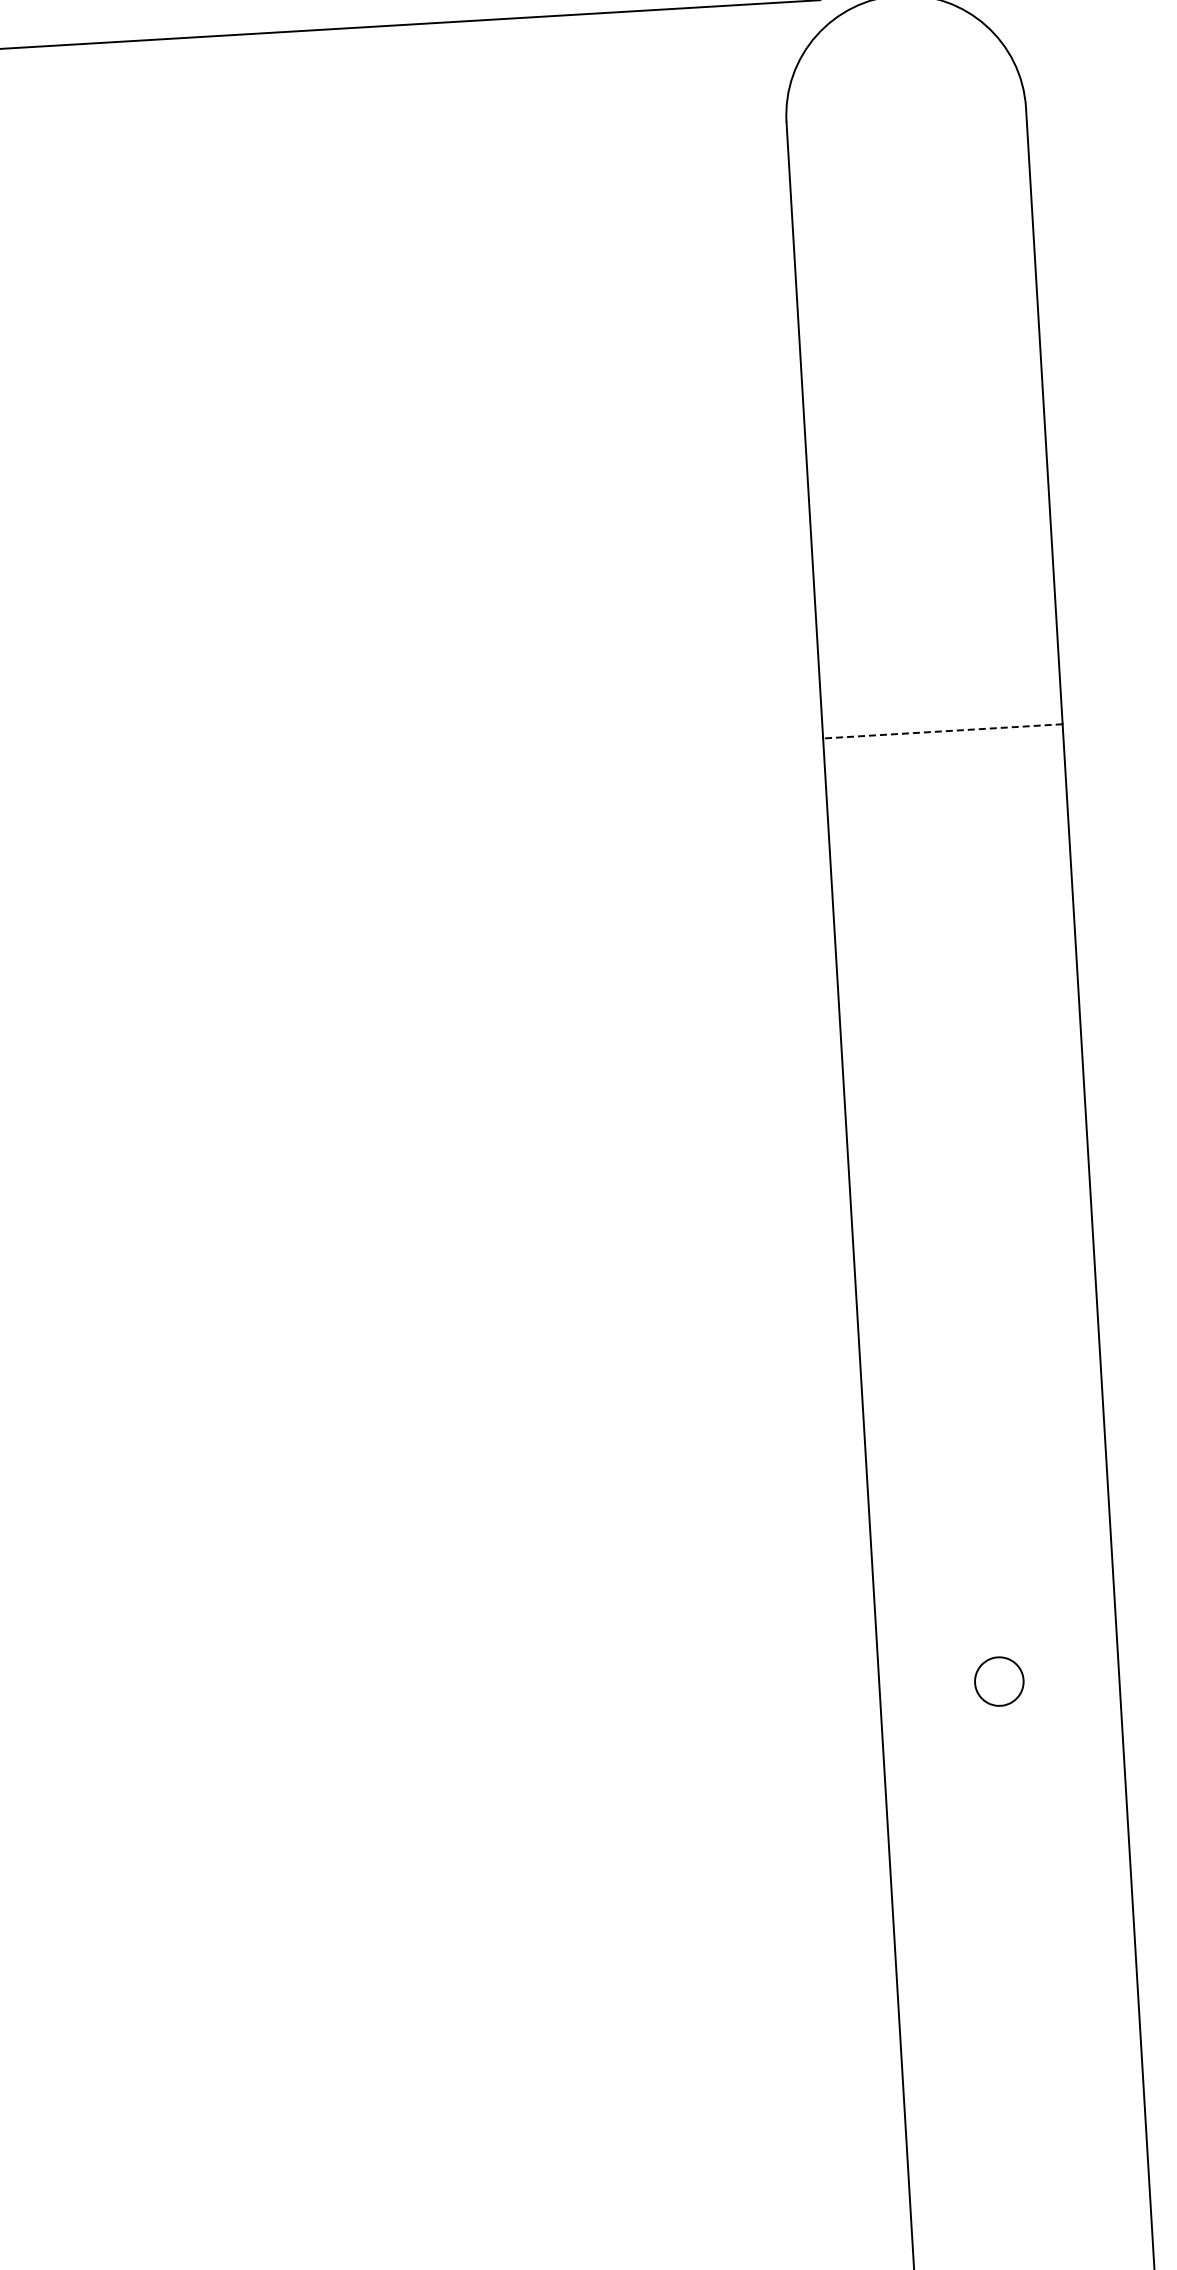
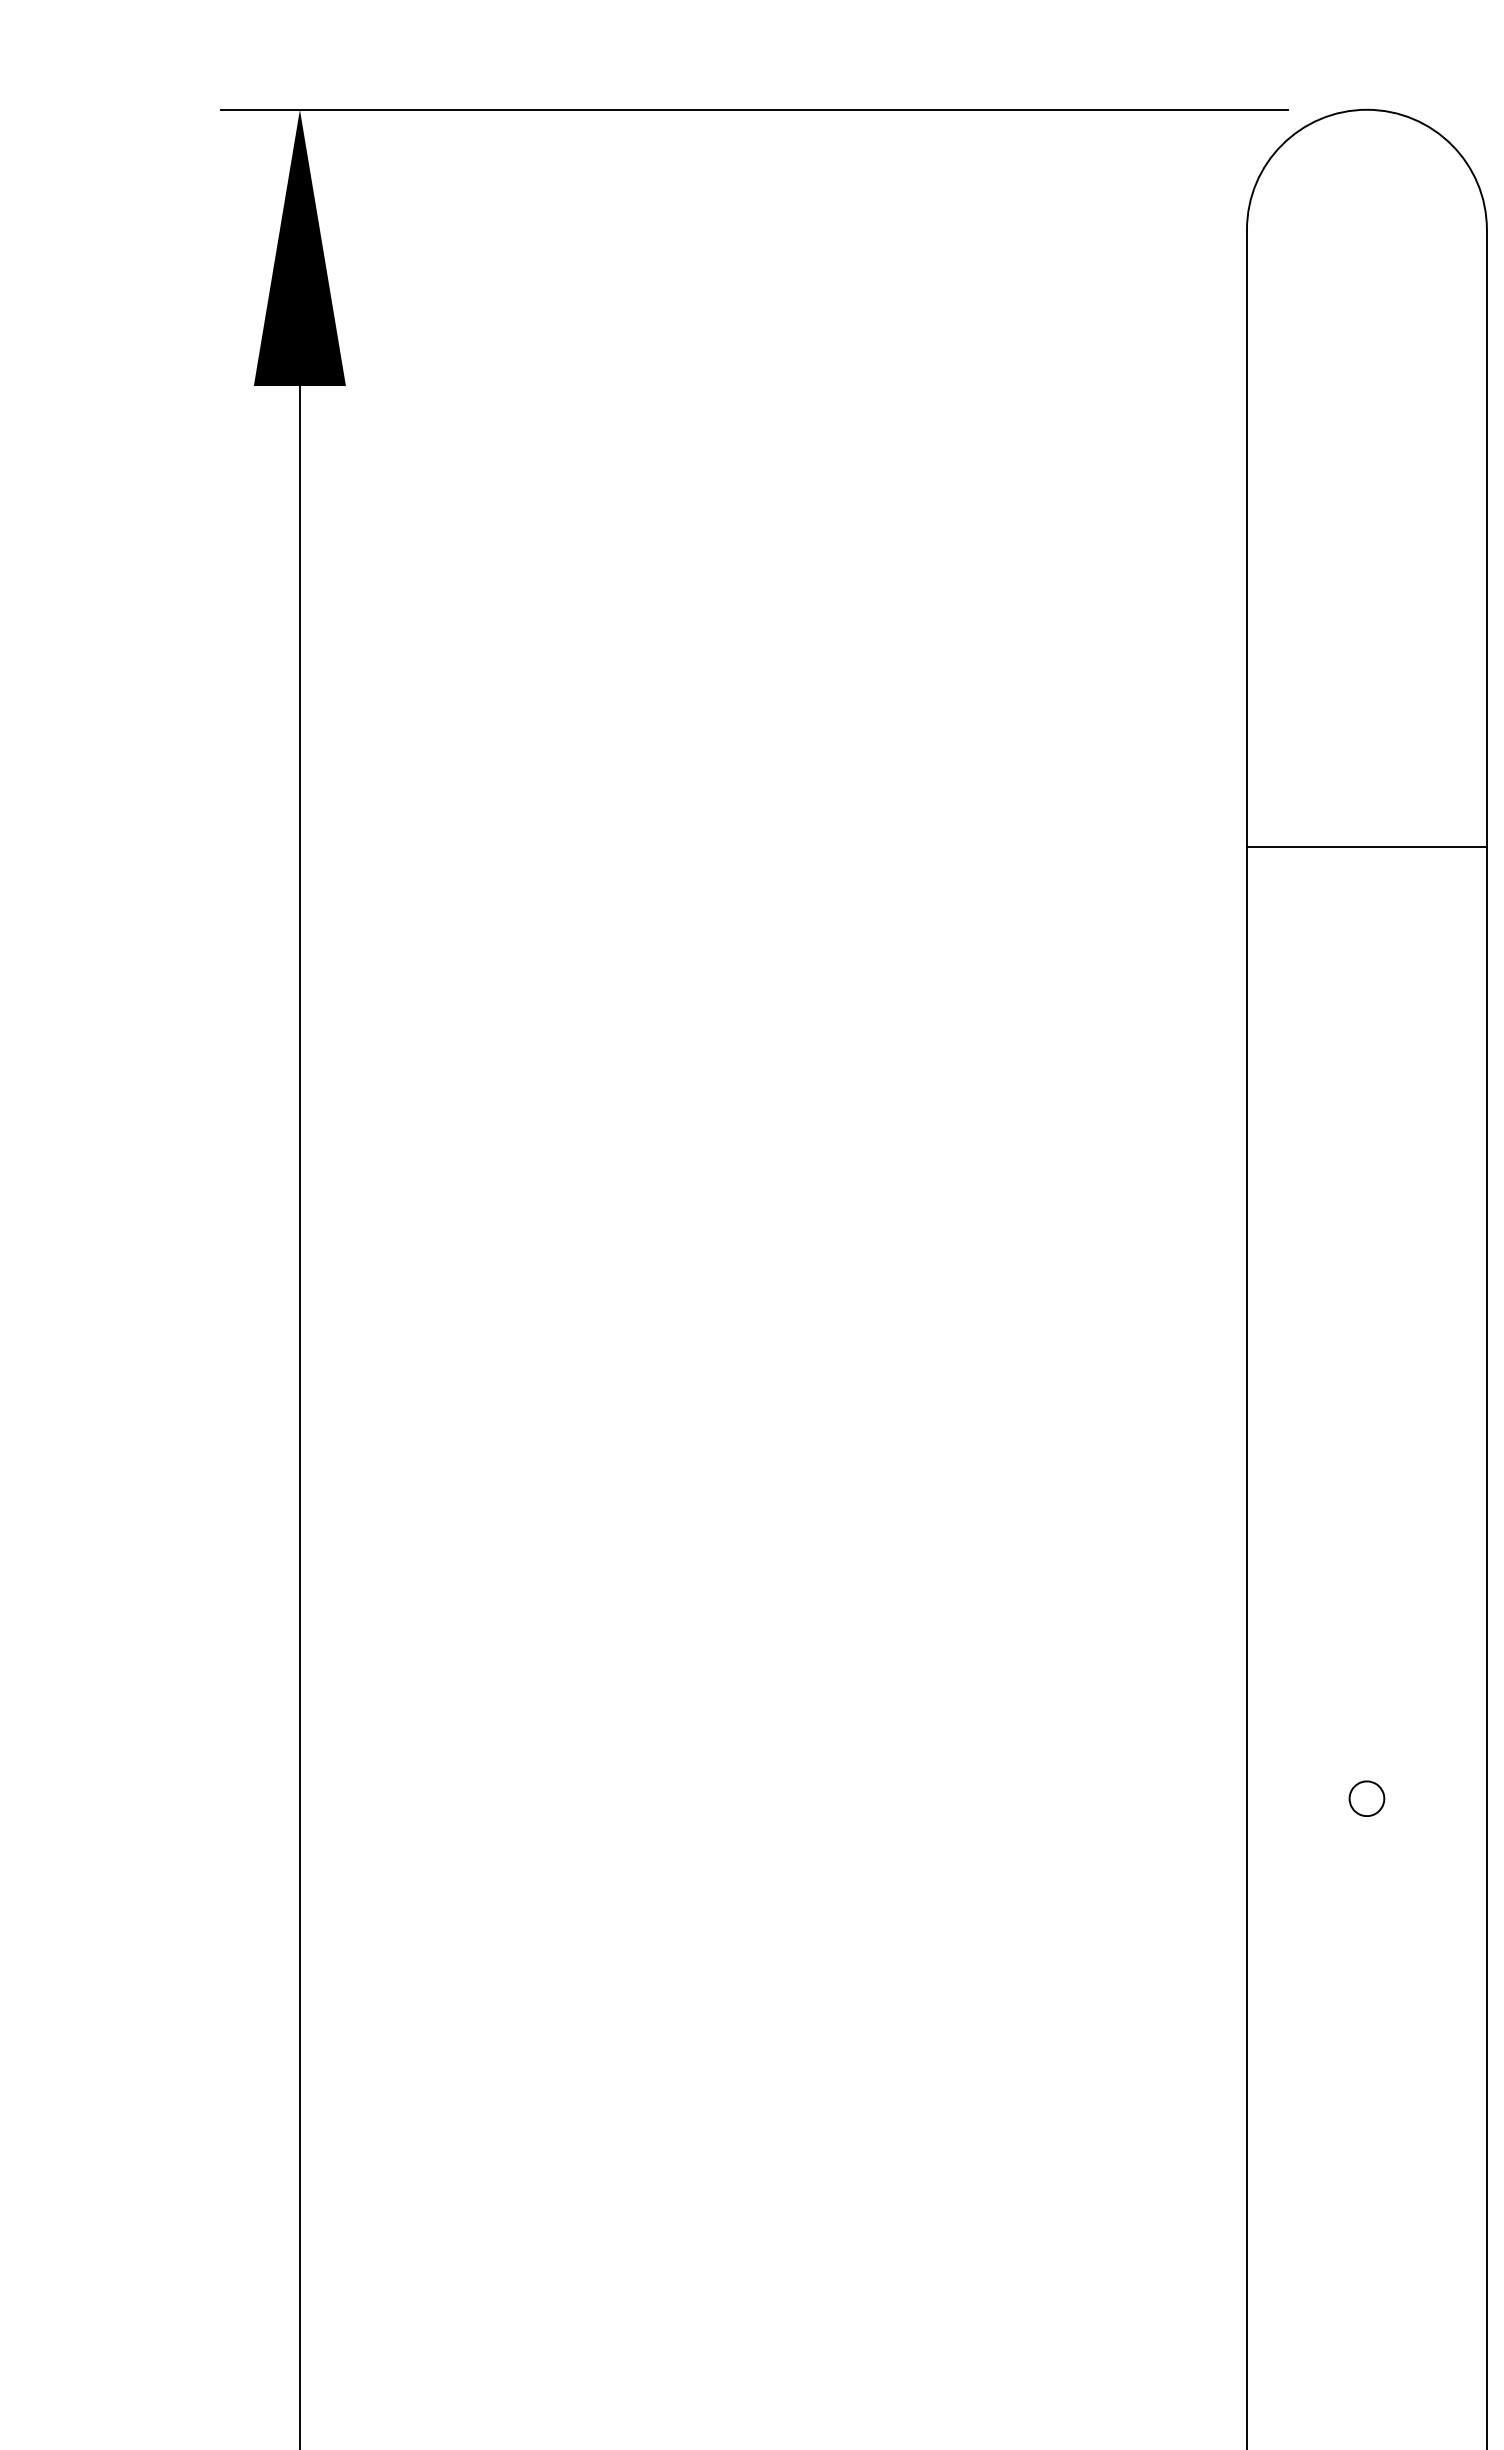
line: (942, 730) -> (1366, 846), dashed -> solid
part: (998, 1681) -> (1366, 1798), size x0.71

